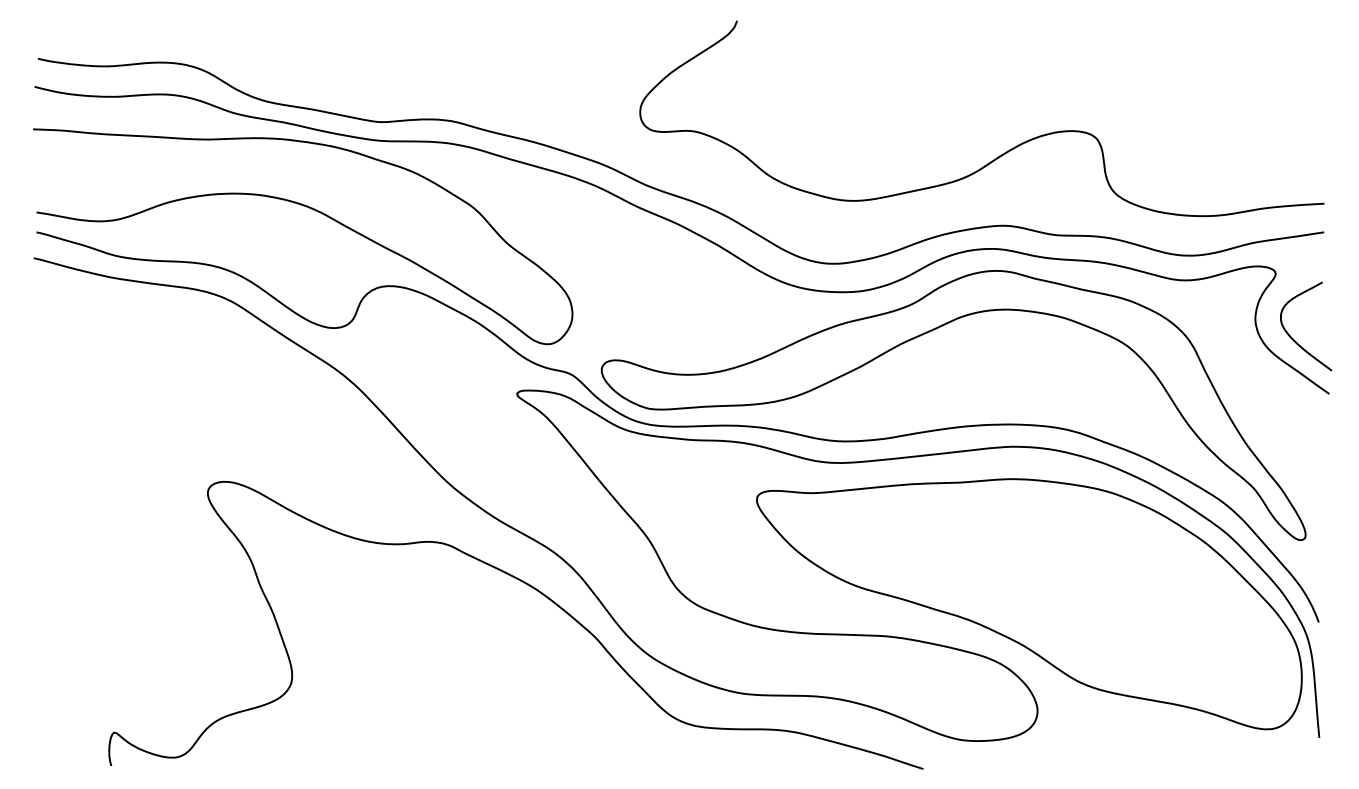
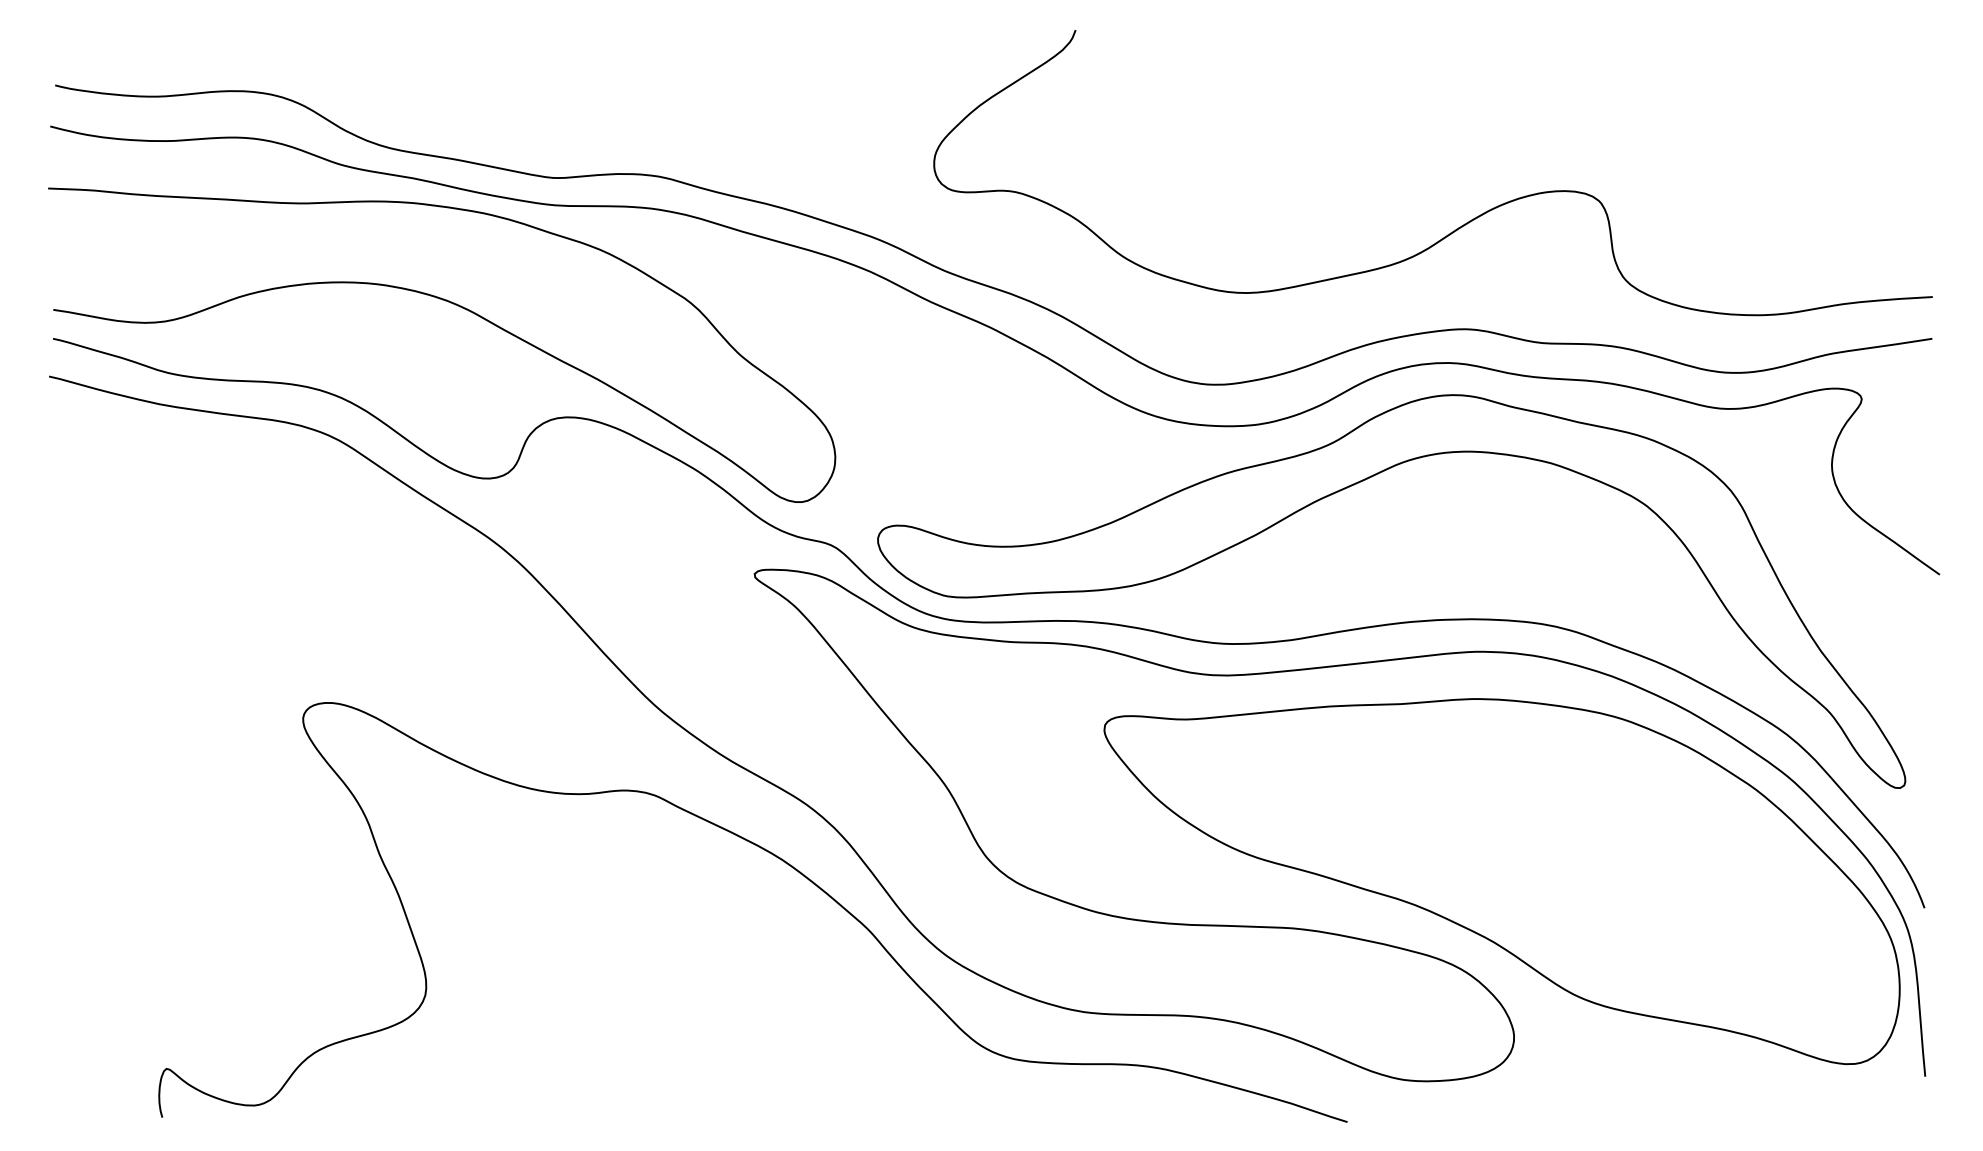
curve: (1293, 338) -> (1887, 493), removed

